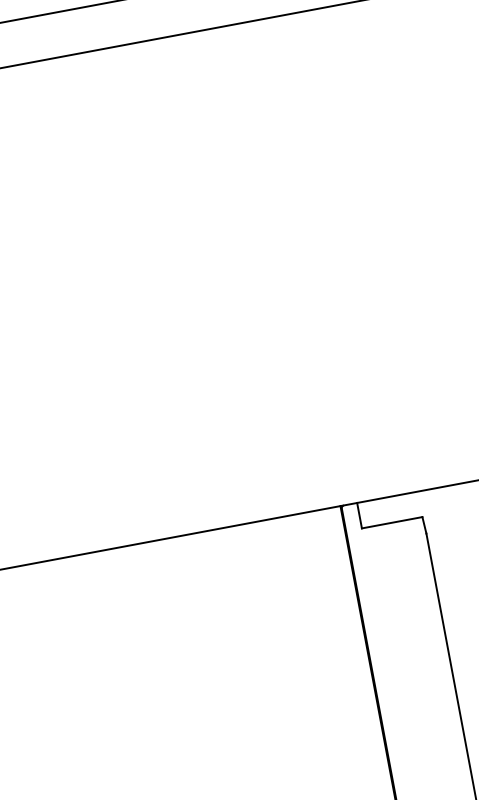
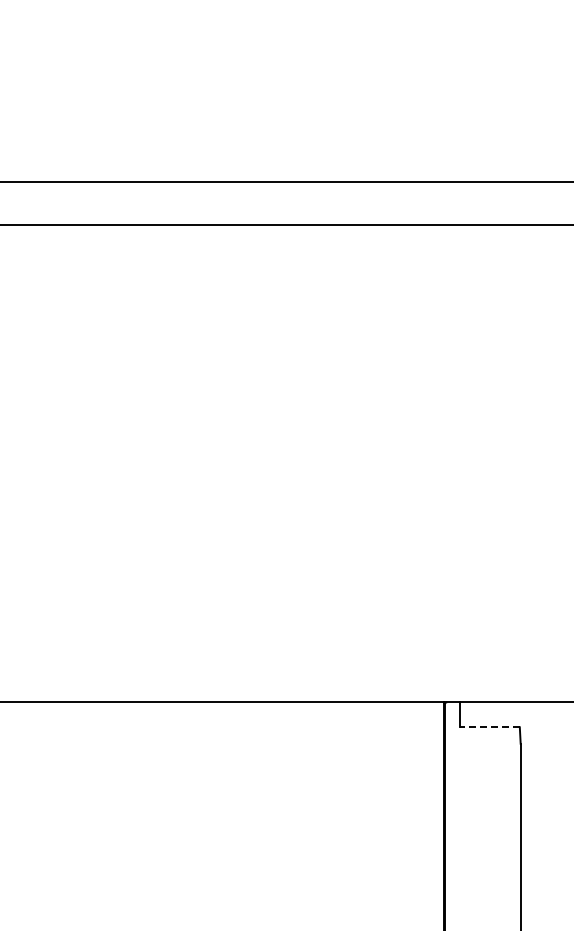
line: (392, 522) -> (490, 727), solid -> dashed

